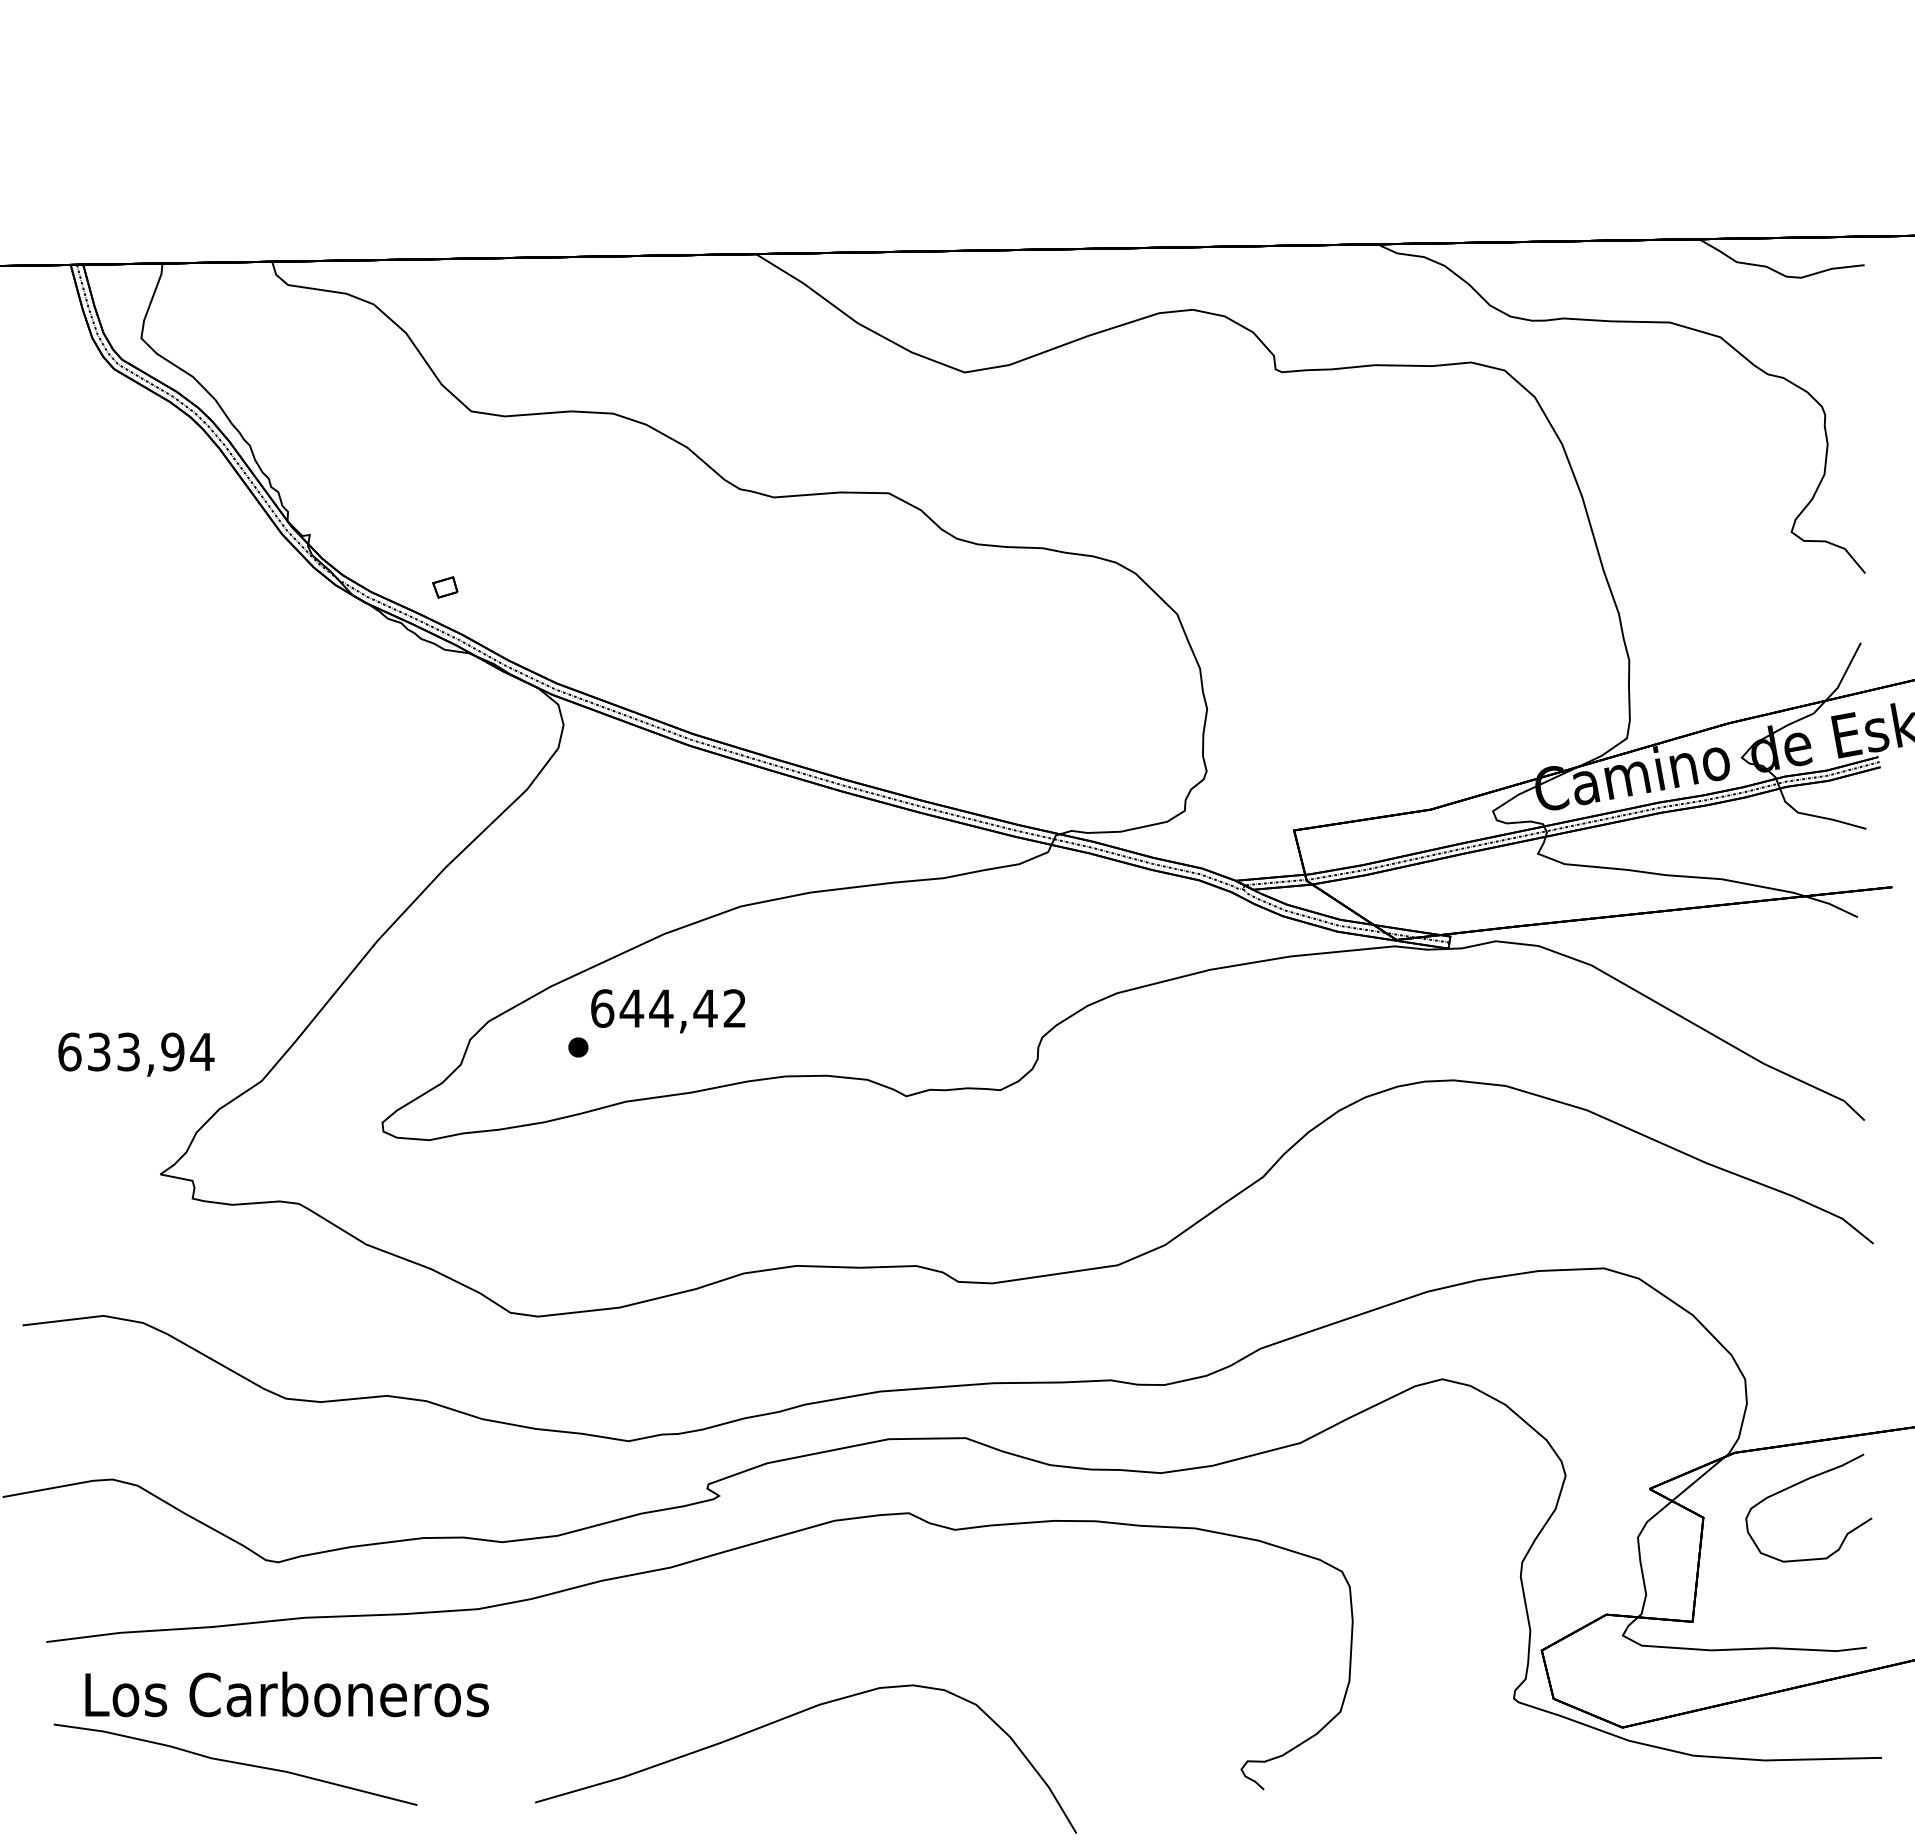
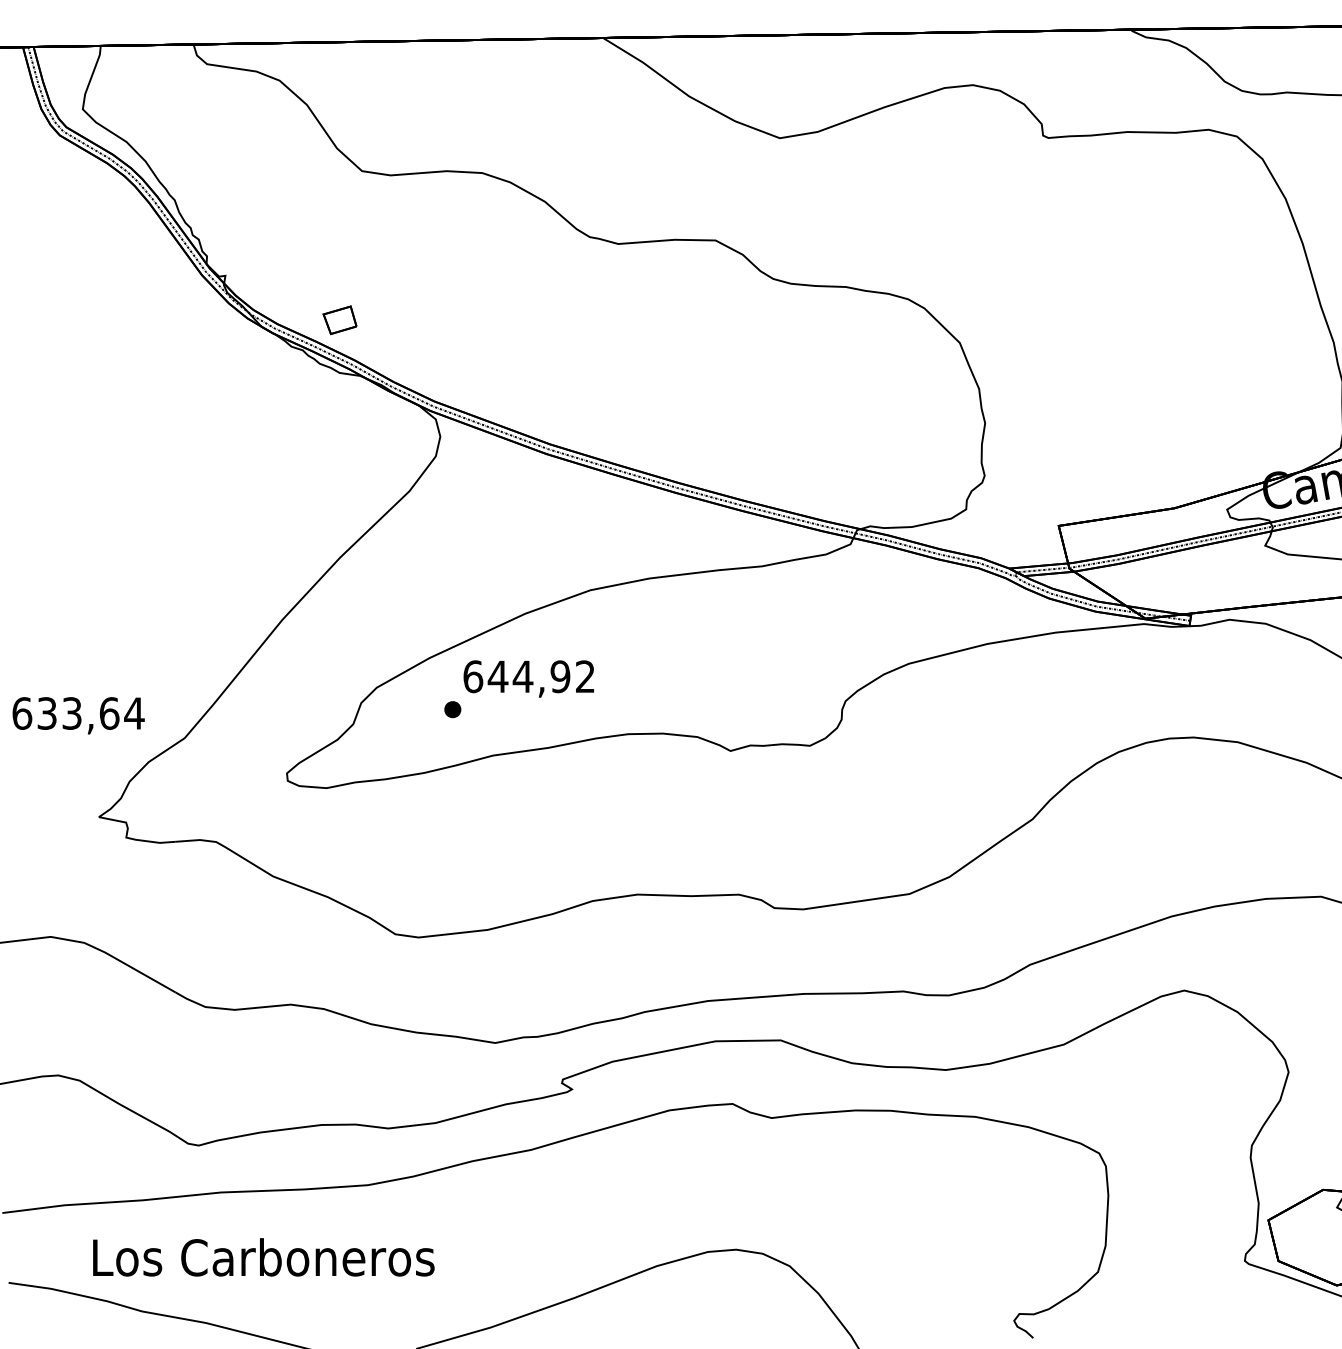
part: (445, 587) -> (340, 320), size x1.6
text: (705, 1008) -> (560, 676), 644,42 -> 644,92
text: (172, 1051) -> (109, 713), 633,94 -> 633,64
text: (286, 1694) -> (263, 1257), moved

